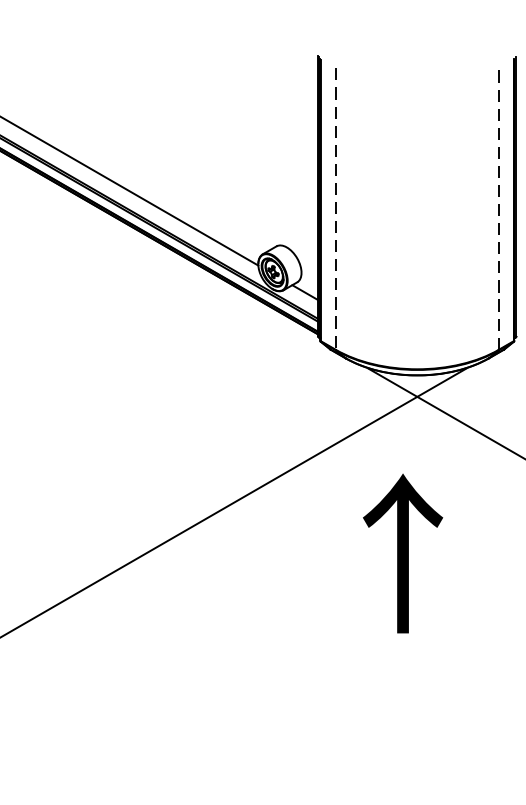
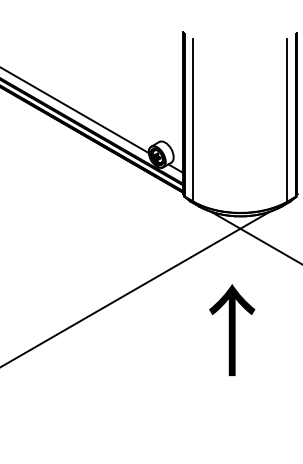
line: (498, 209) -> (287, 120), dashed -> solid
line: (335, 210) -> (193, 121), dashed -> solid
text: (403, 552) -> (232, 329), moved

